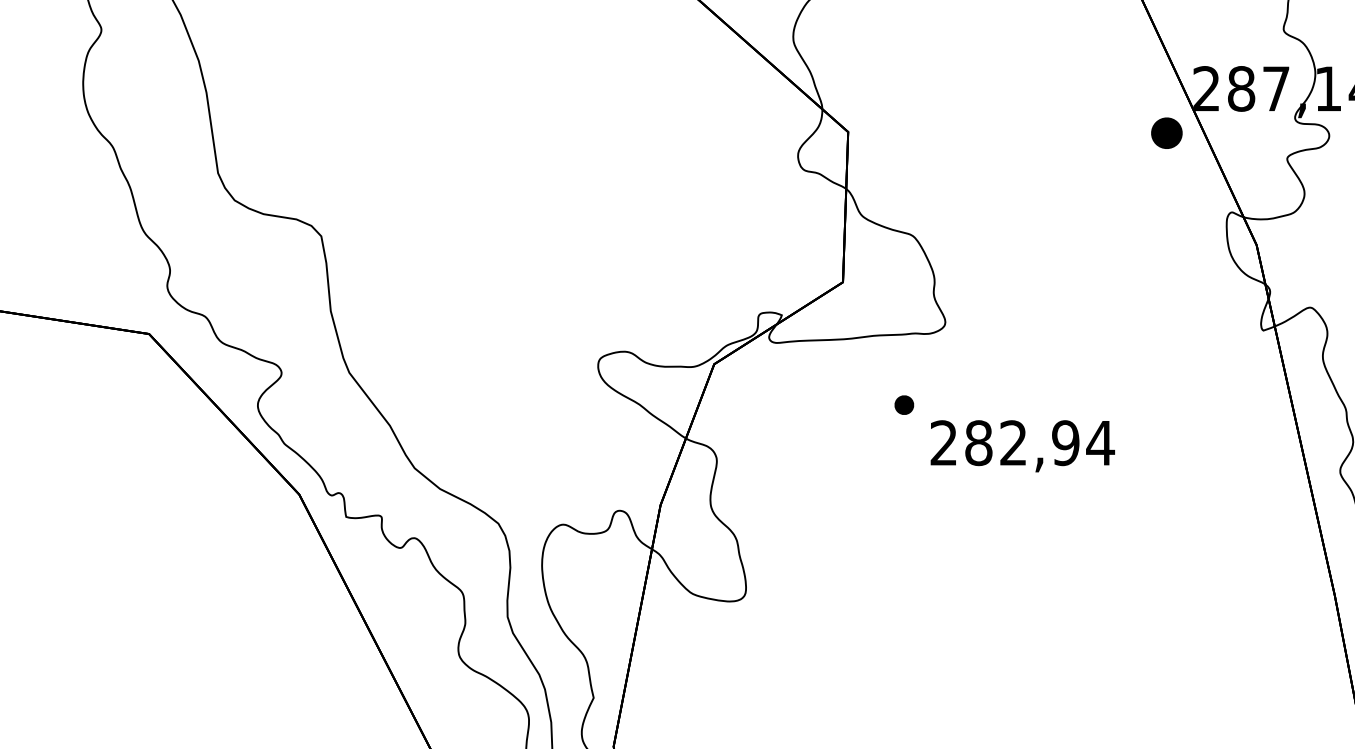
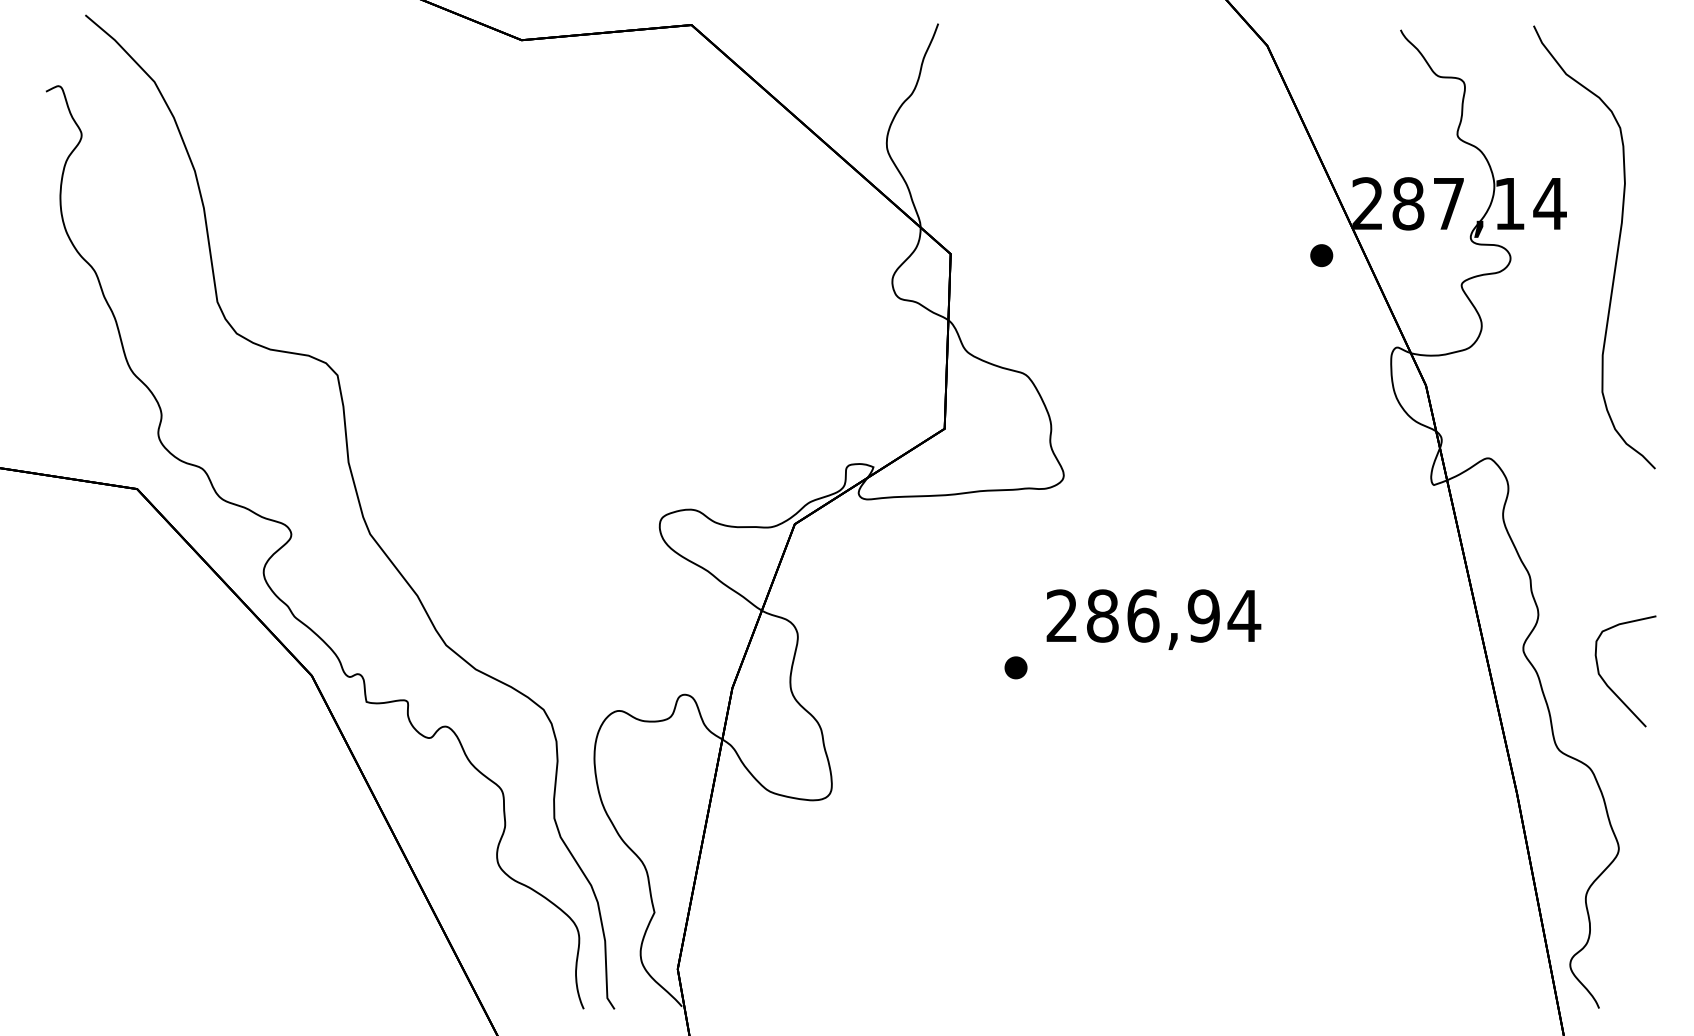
part: (1166, 133) -> (1321, 255), size x0.62
part: (903, 404) -> (1015, 667), moved
text: (1013, 442) -> (1143, 615), 282,94 -> 286,94

